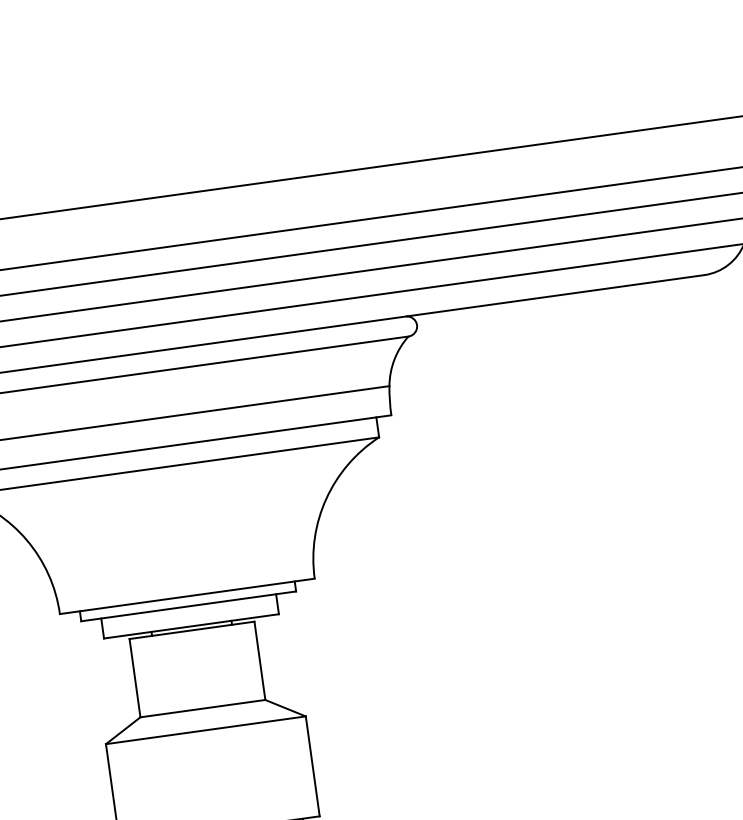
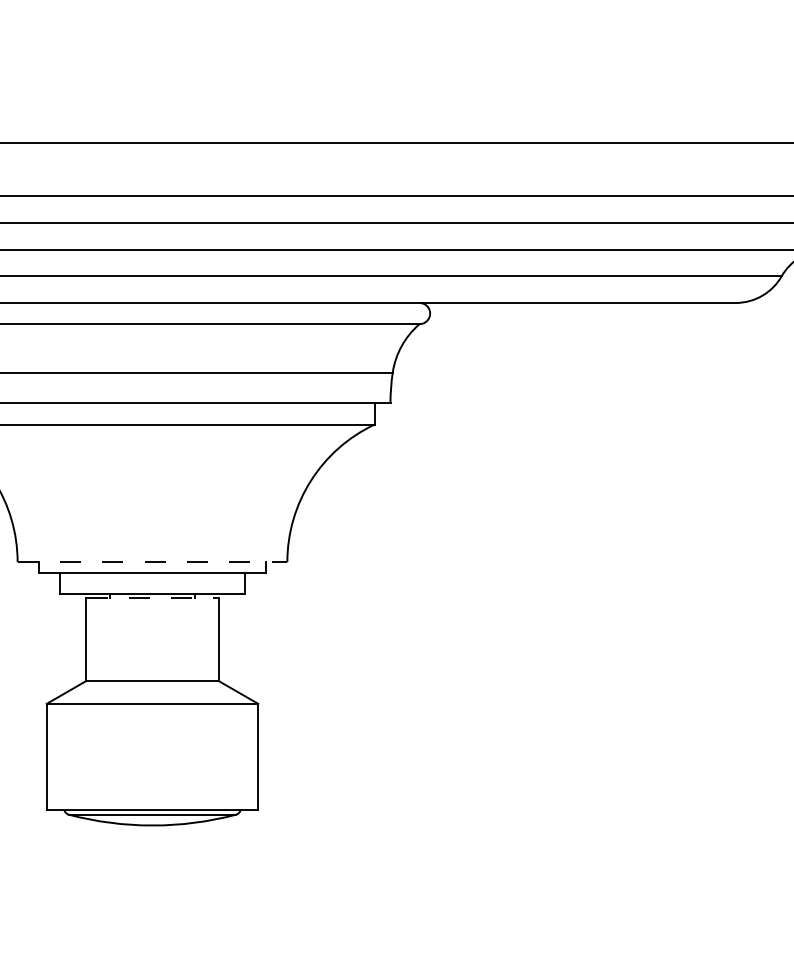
line: (187, 596) -> (152, 562), solid -> dashed
line: (192, 630) -> (152, 598), solid -> dashed

